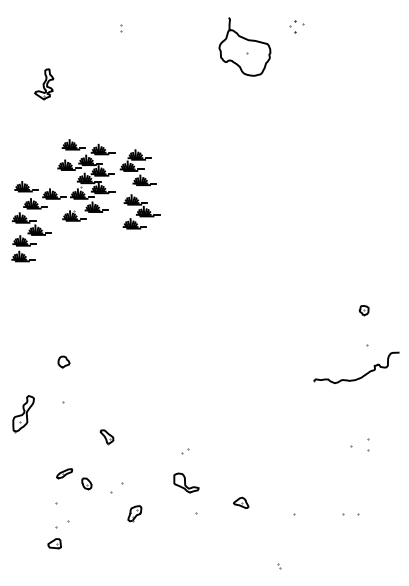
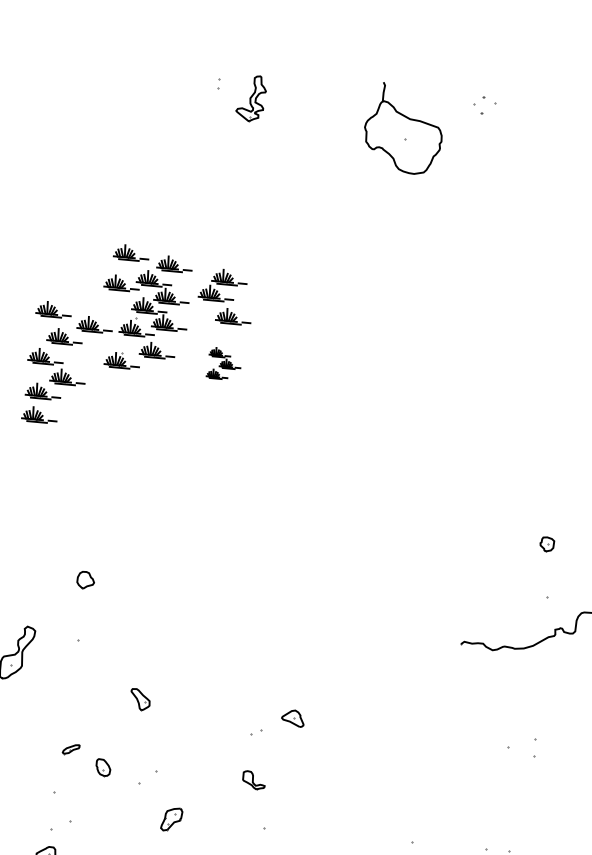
part: (44, 84) -> (251, 98), moved
part: (141, 211) -> (224, 363), size x0.6
part: (64, 473) -> (70, 748), size x0.7
part: (186, 482) -> (254, 779), size x0.6
part: (241, 502) -> (293, 717), moved

